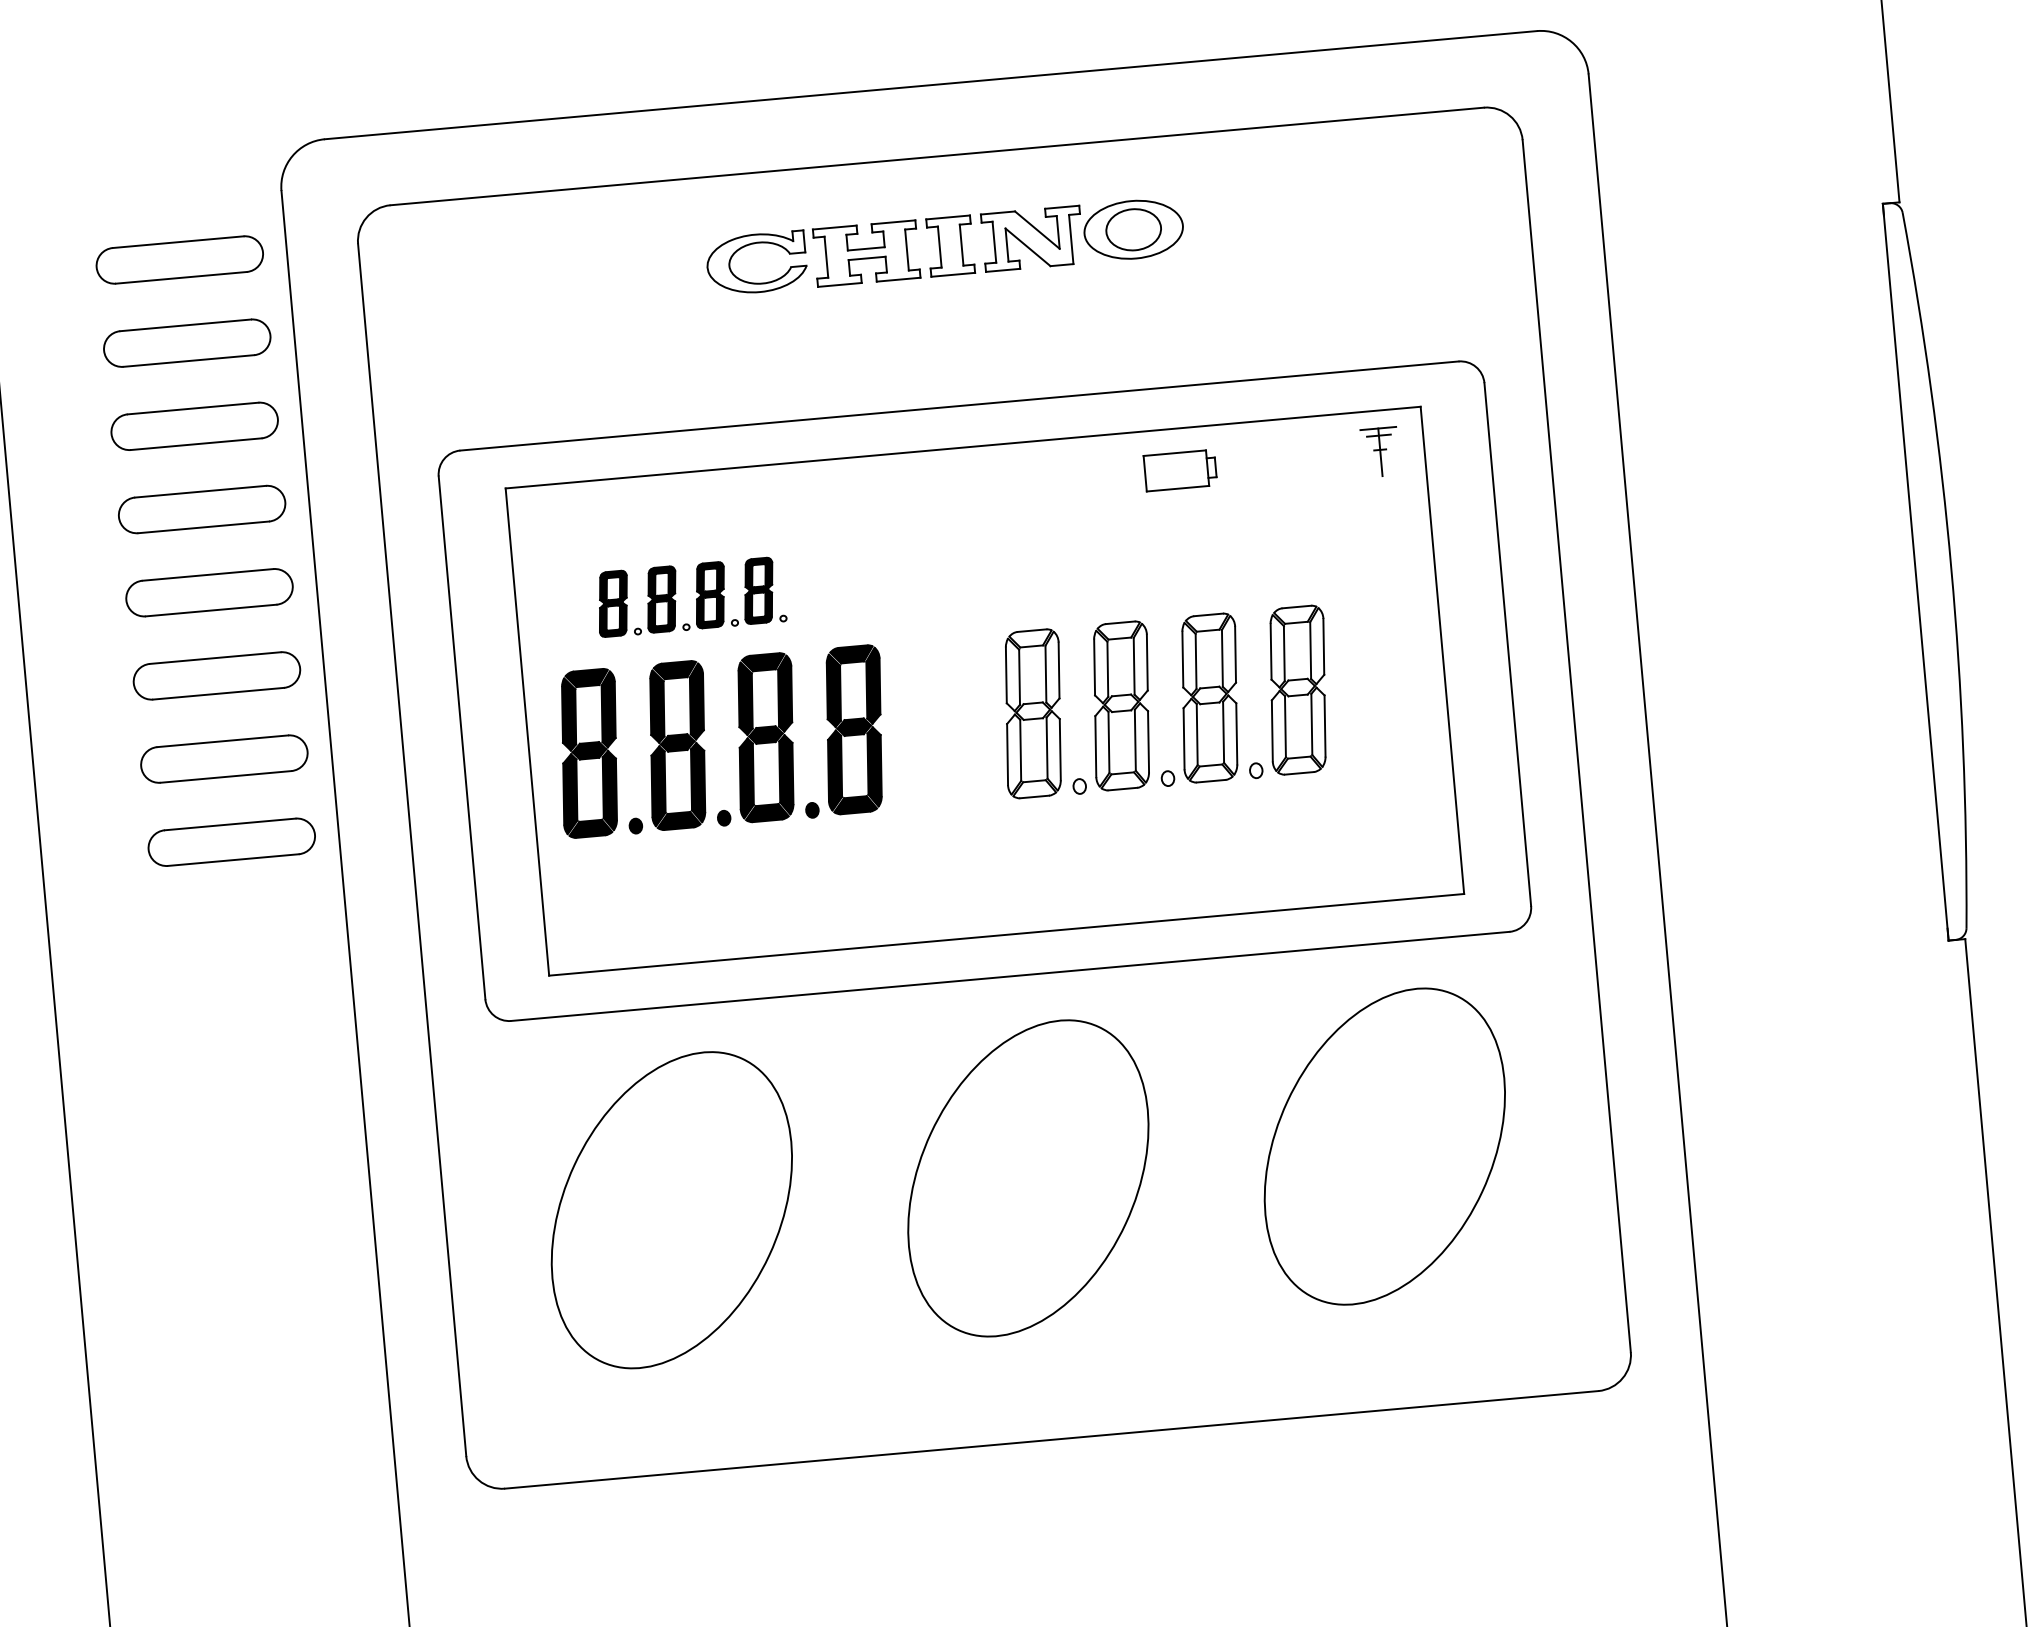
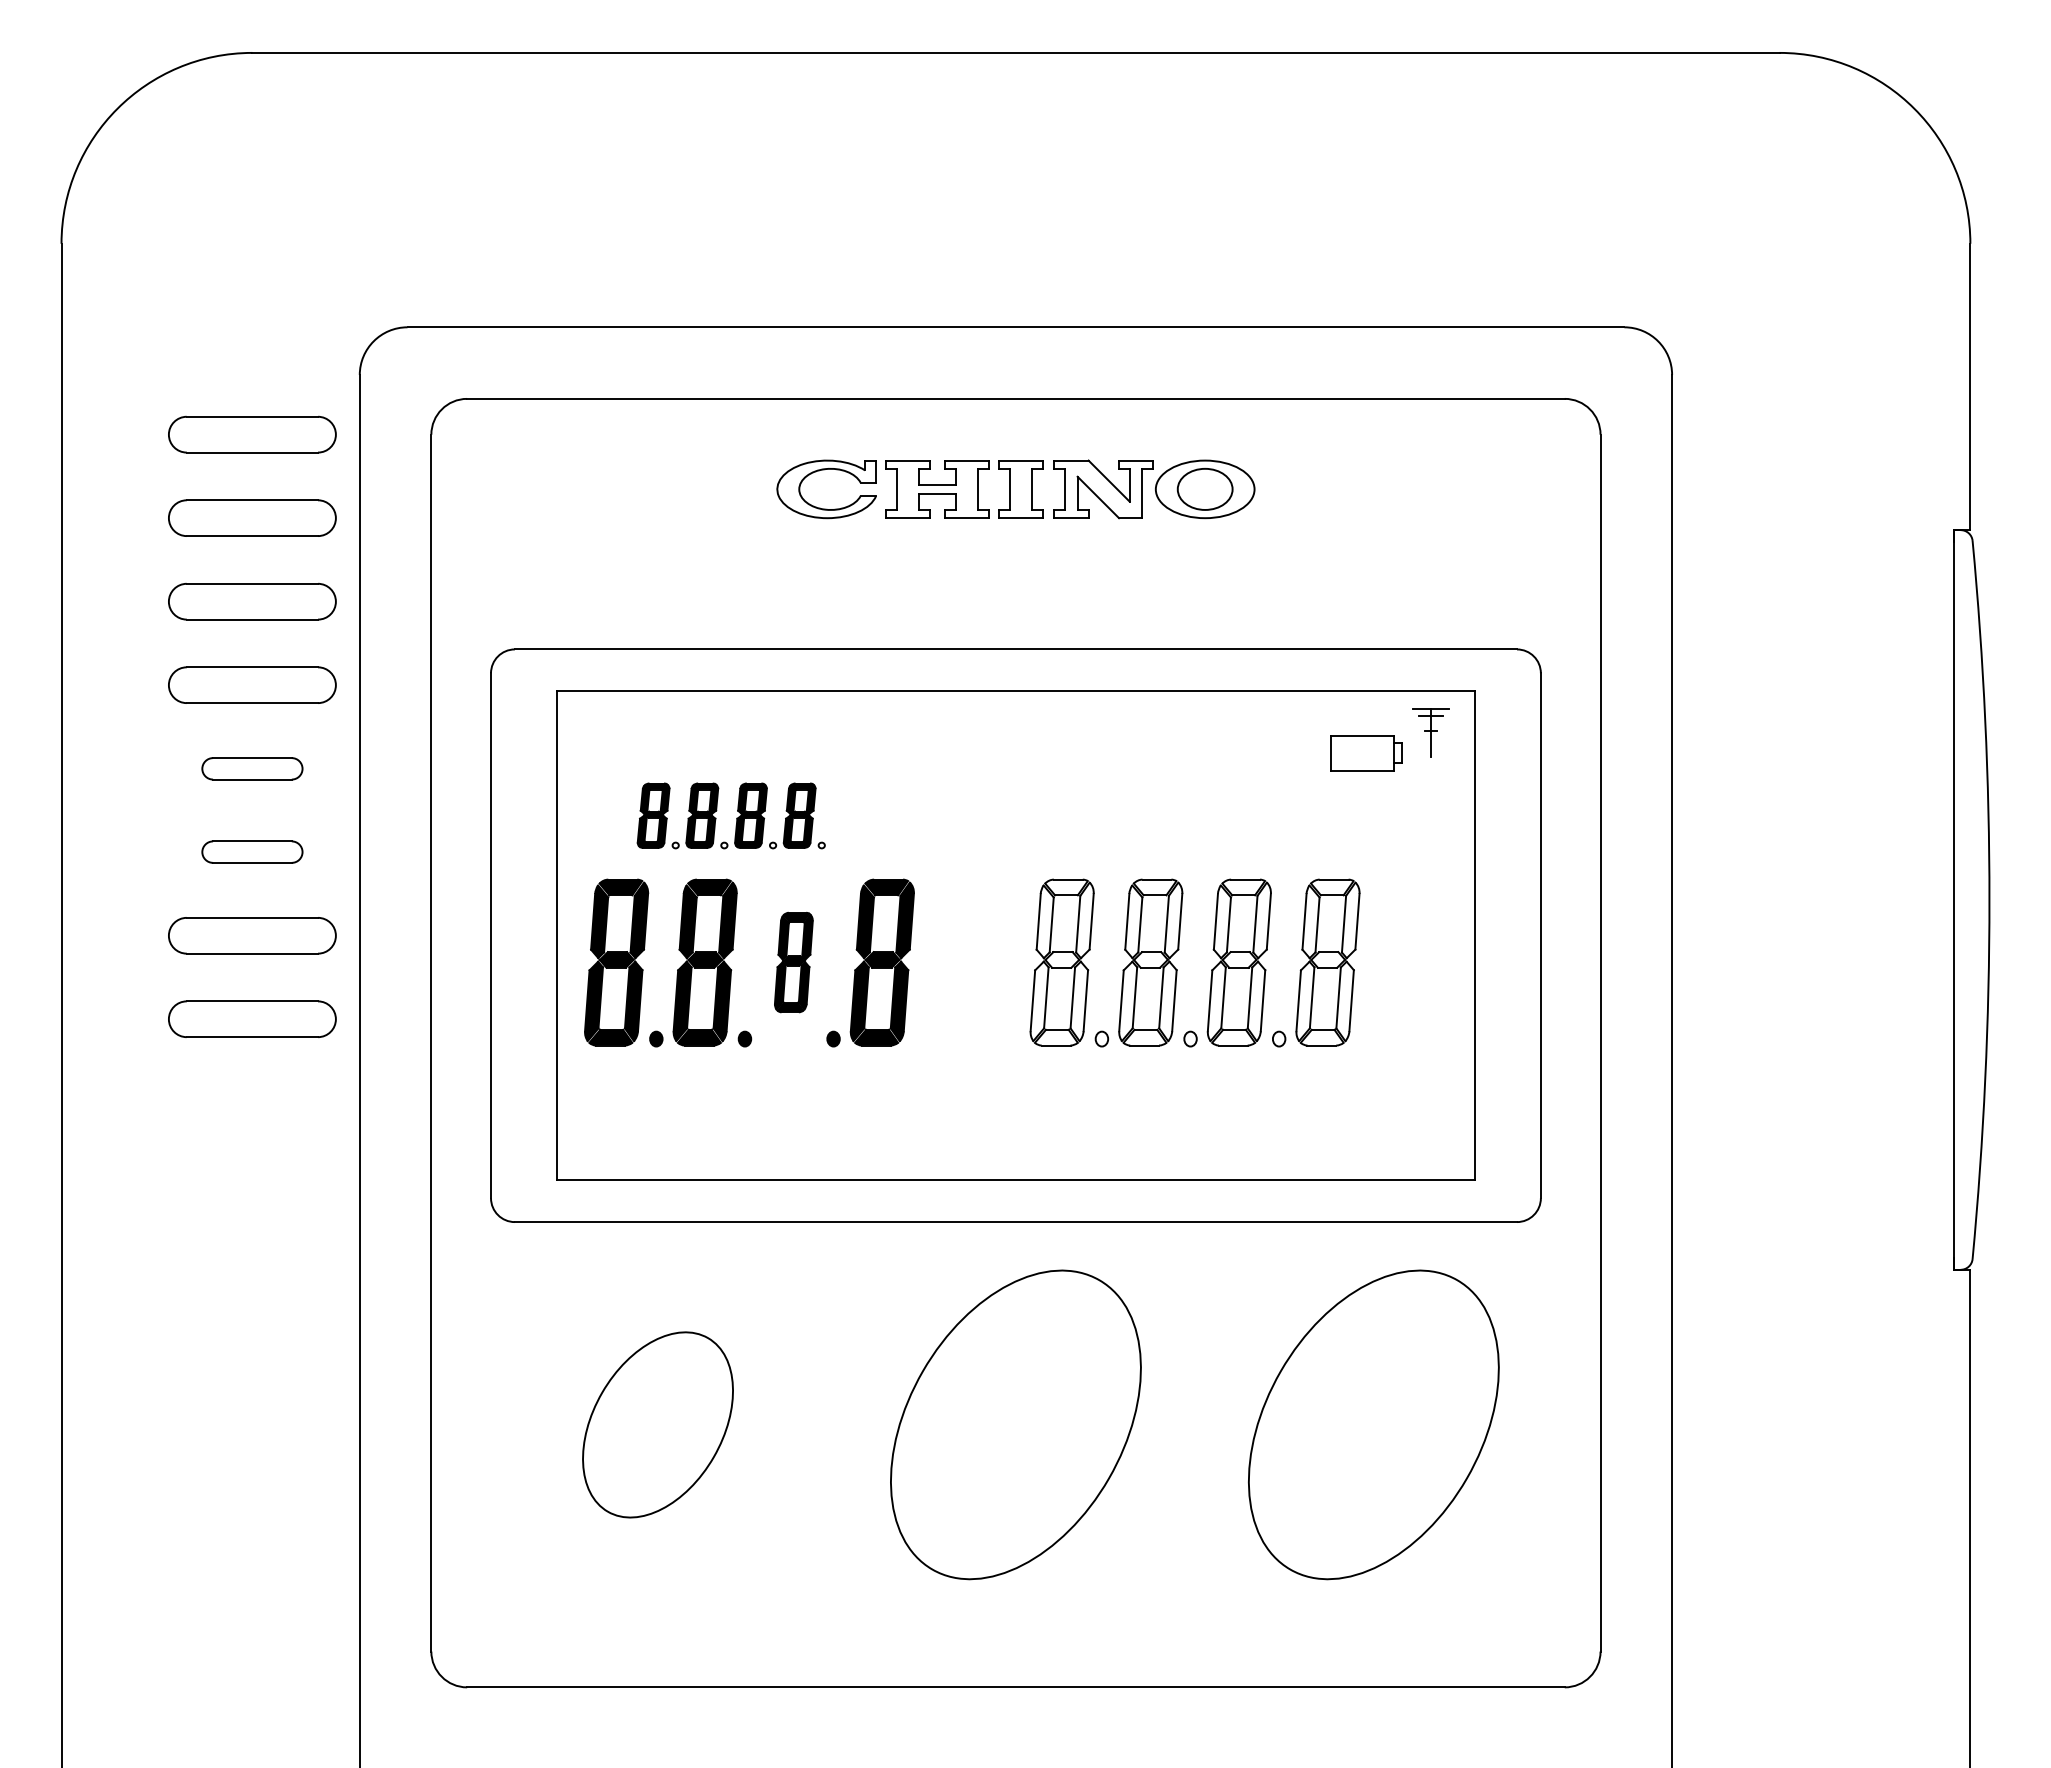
part: (1180, 470) -> (1366, 753), moved
part: (209, 592) -> (252, 768), size x0.6
part: (216, 675) -> (252, 851), size x0.6
part: (765, 737) -> (793, 962), size x0.6
part: (671, 1209) -> (657, 1424), size x0.6

